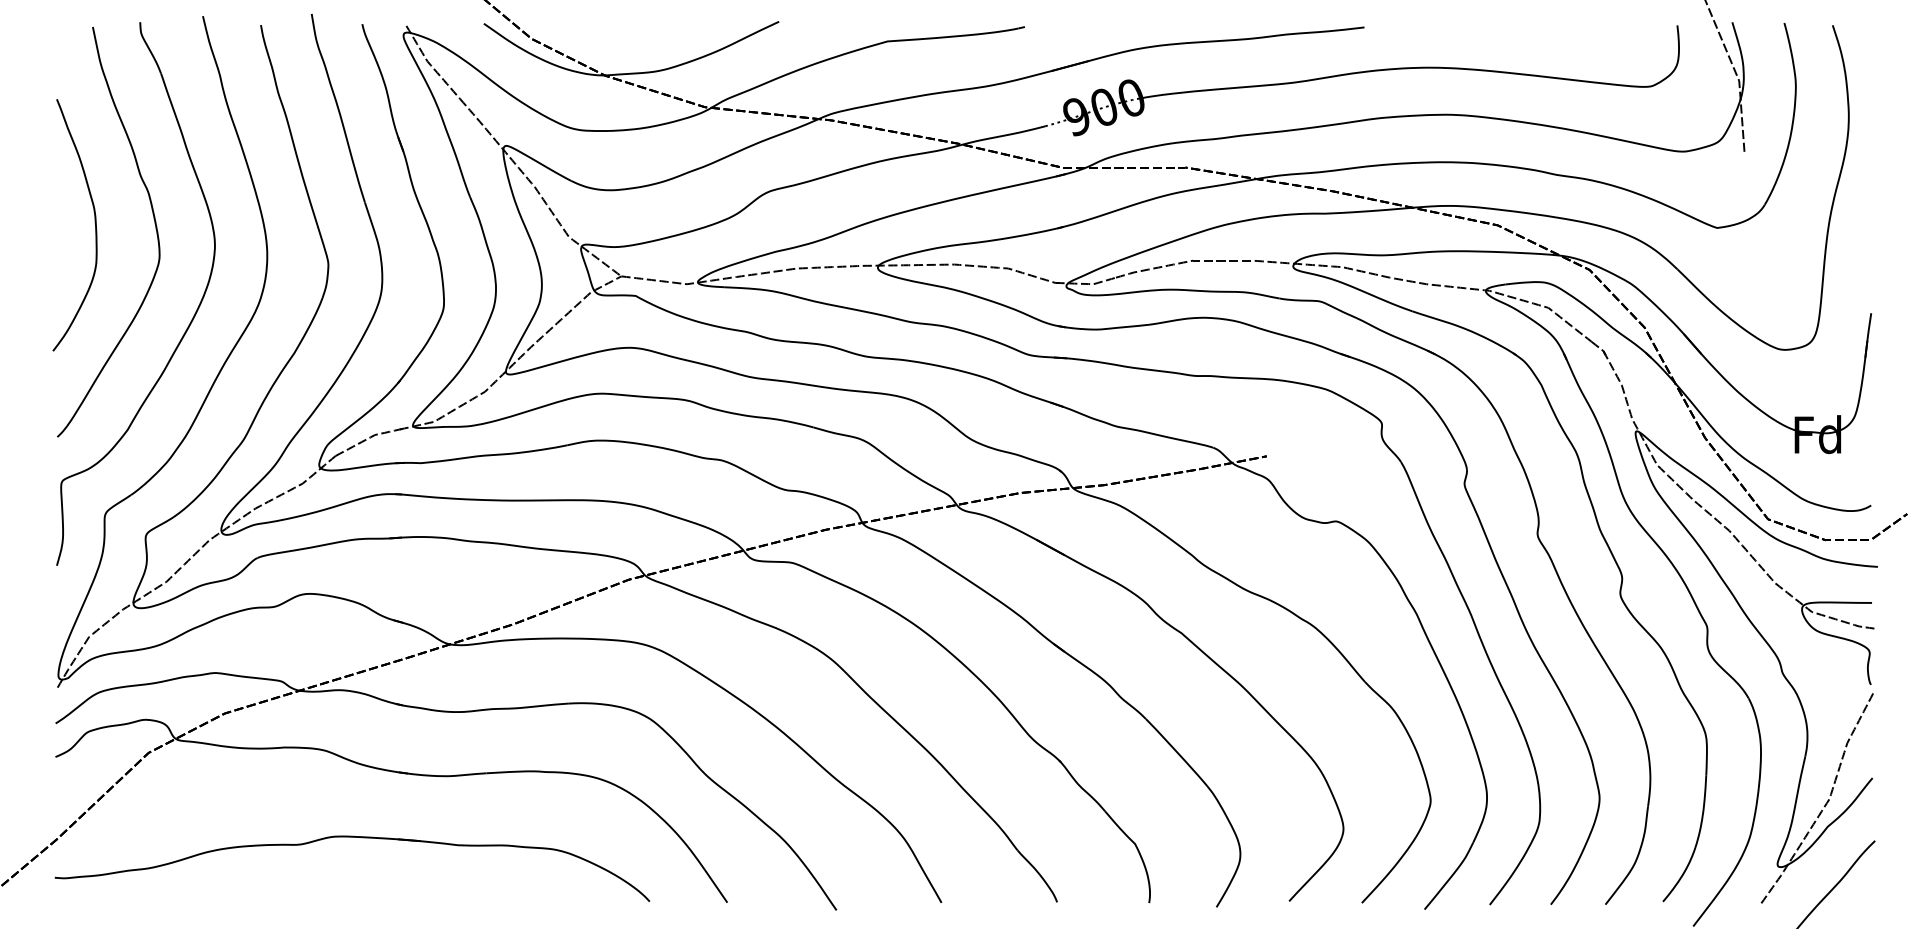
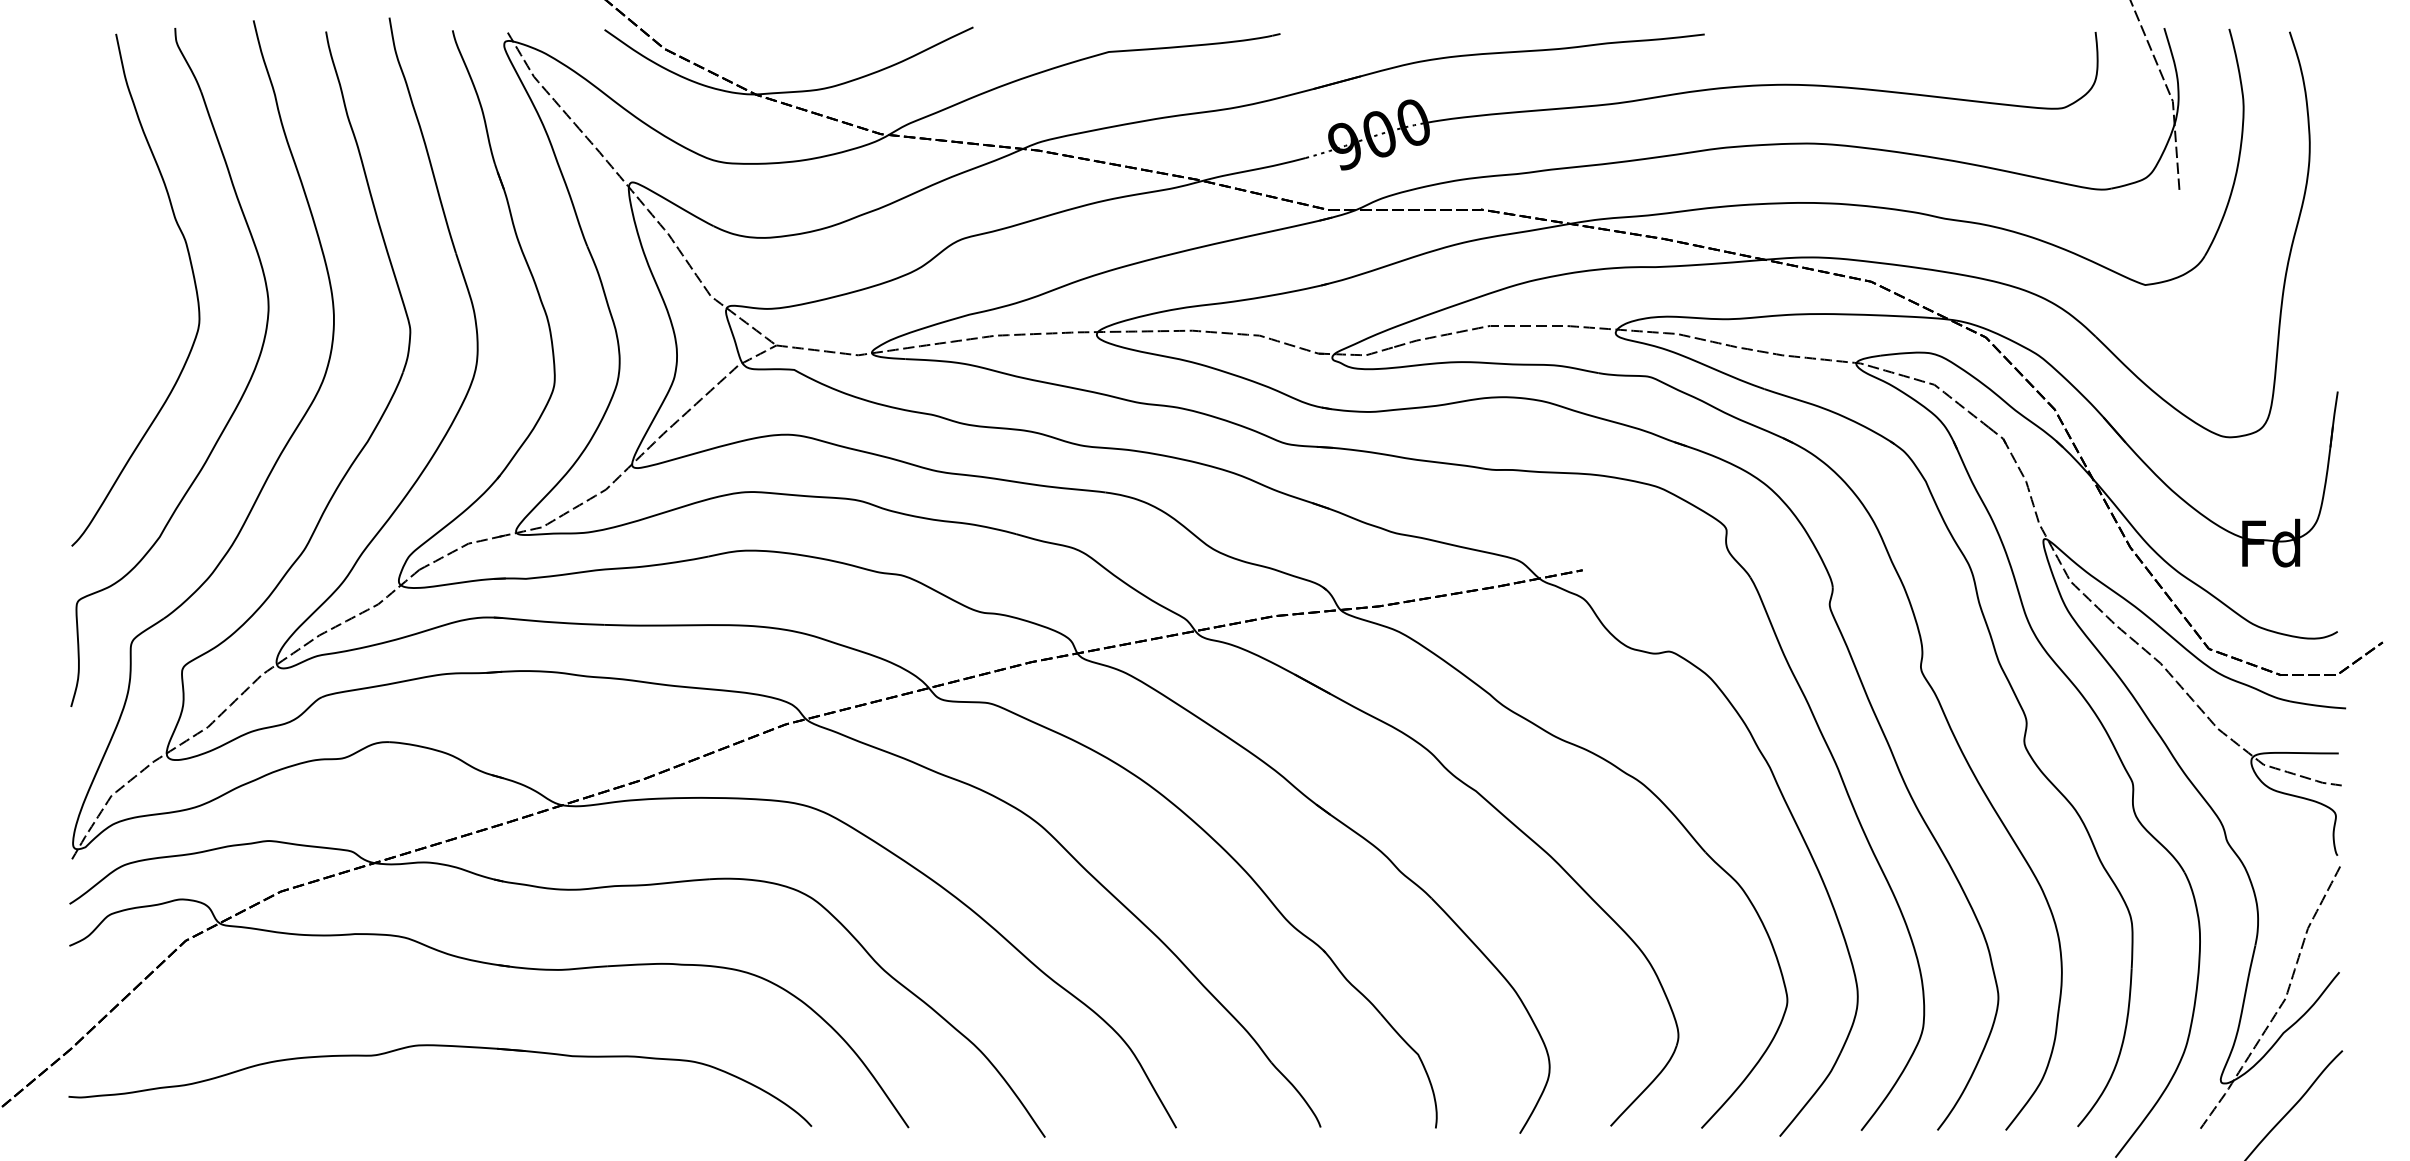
curve: (94, 222) -> (118, 278), removed

